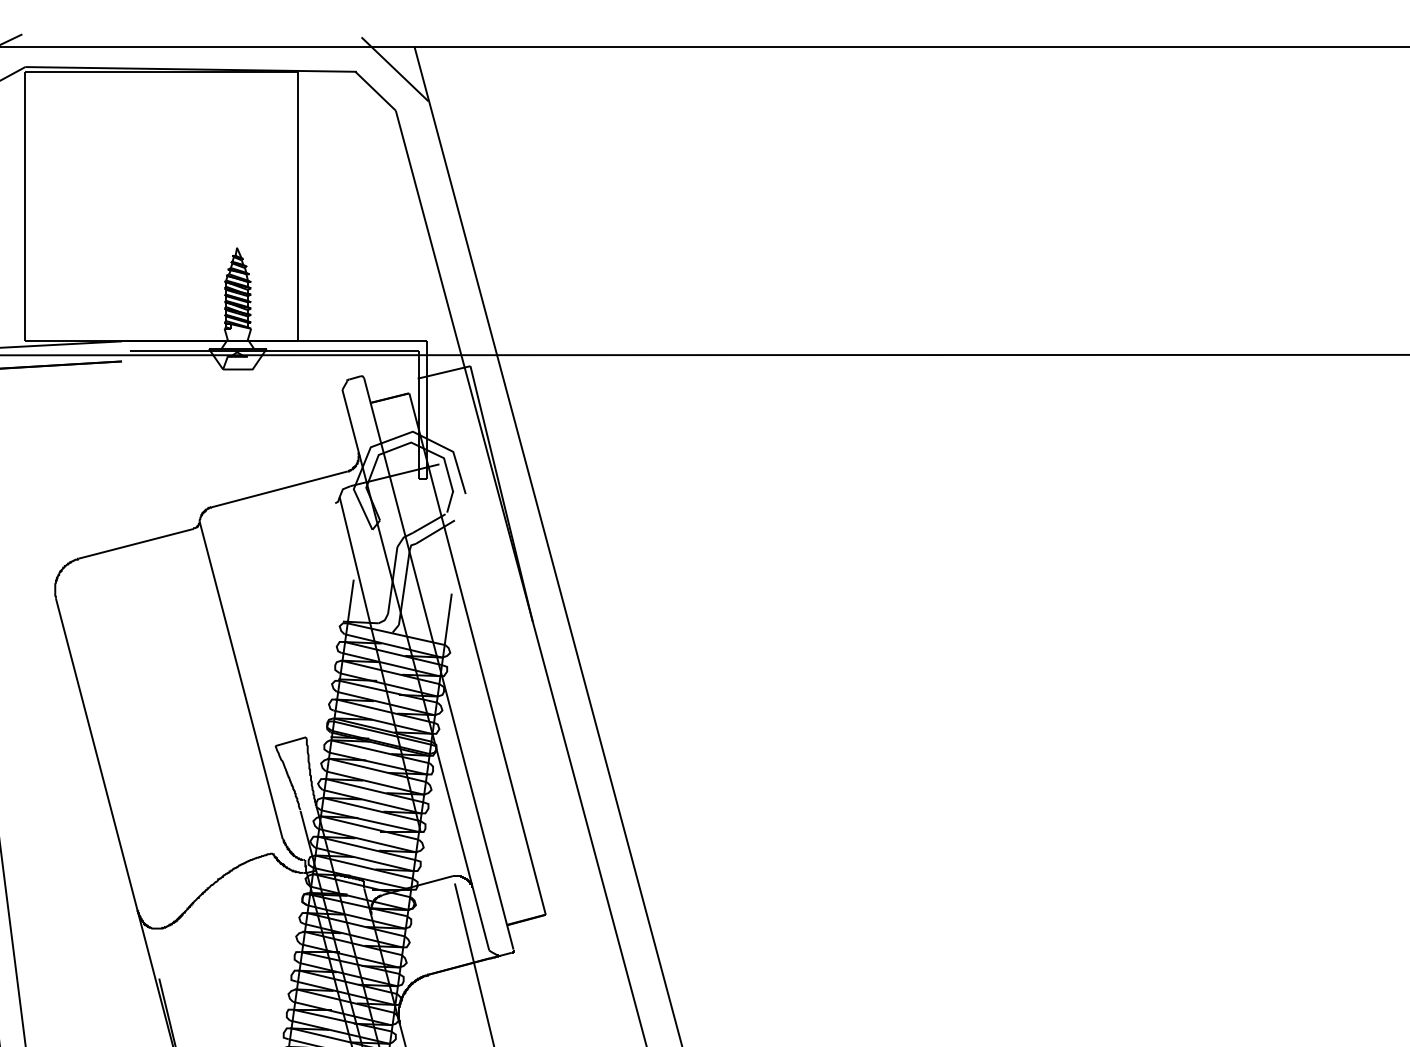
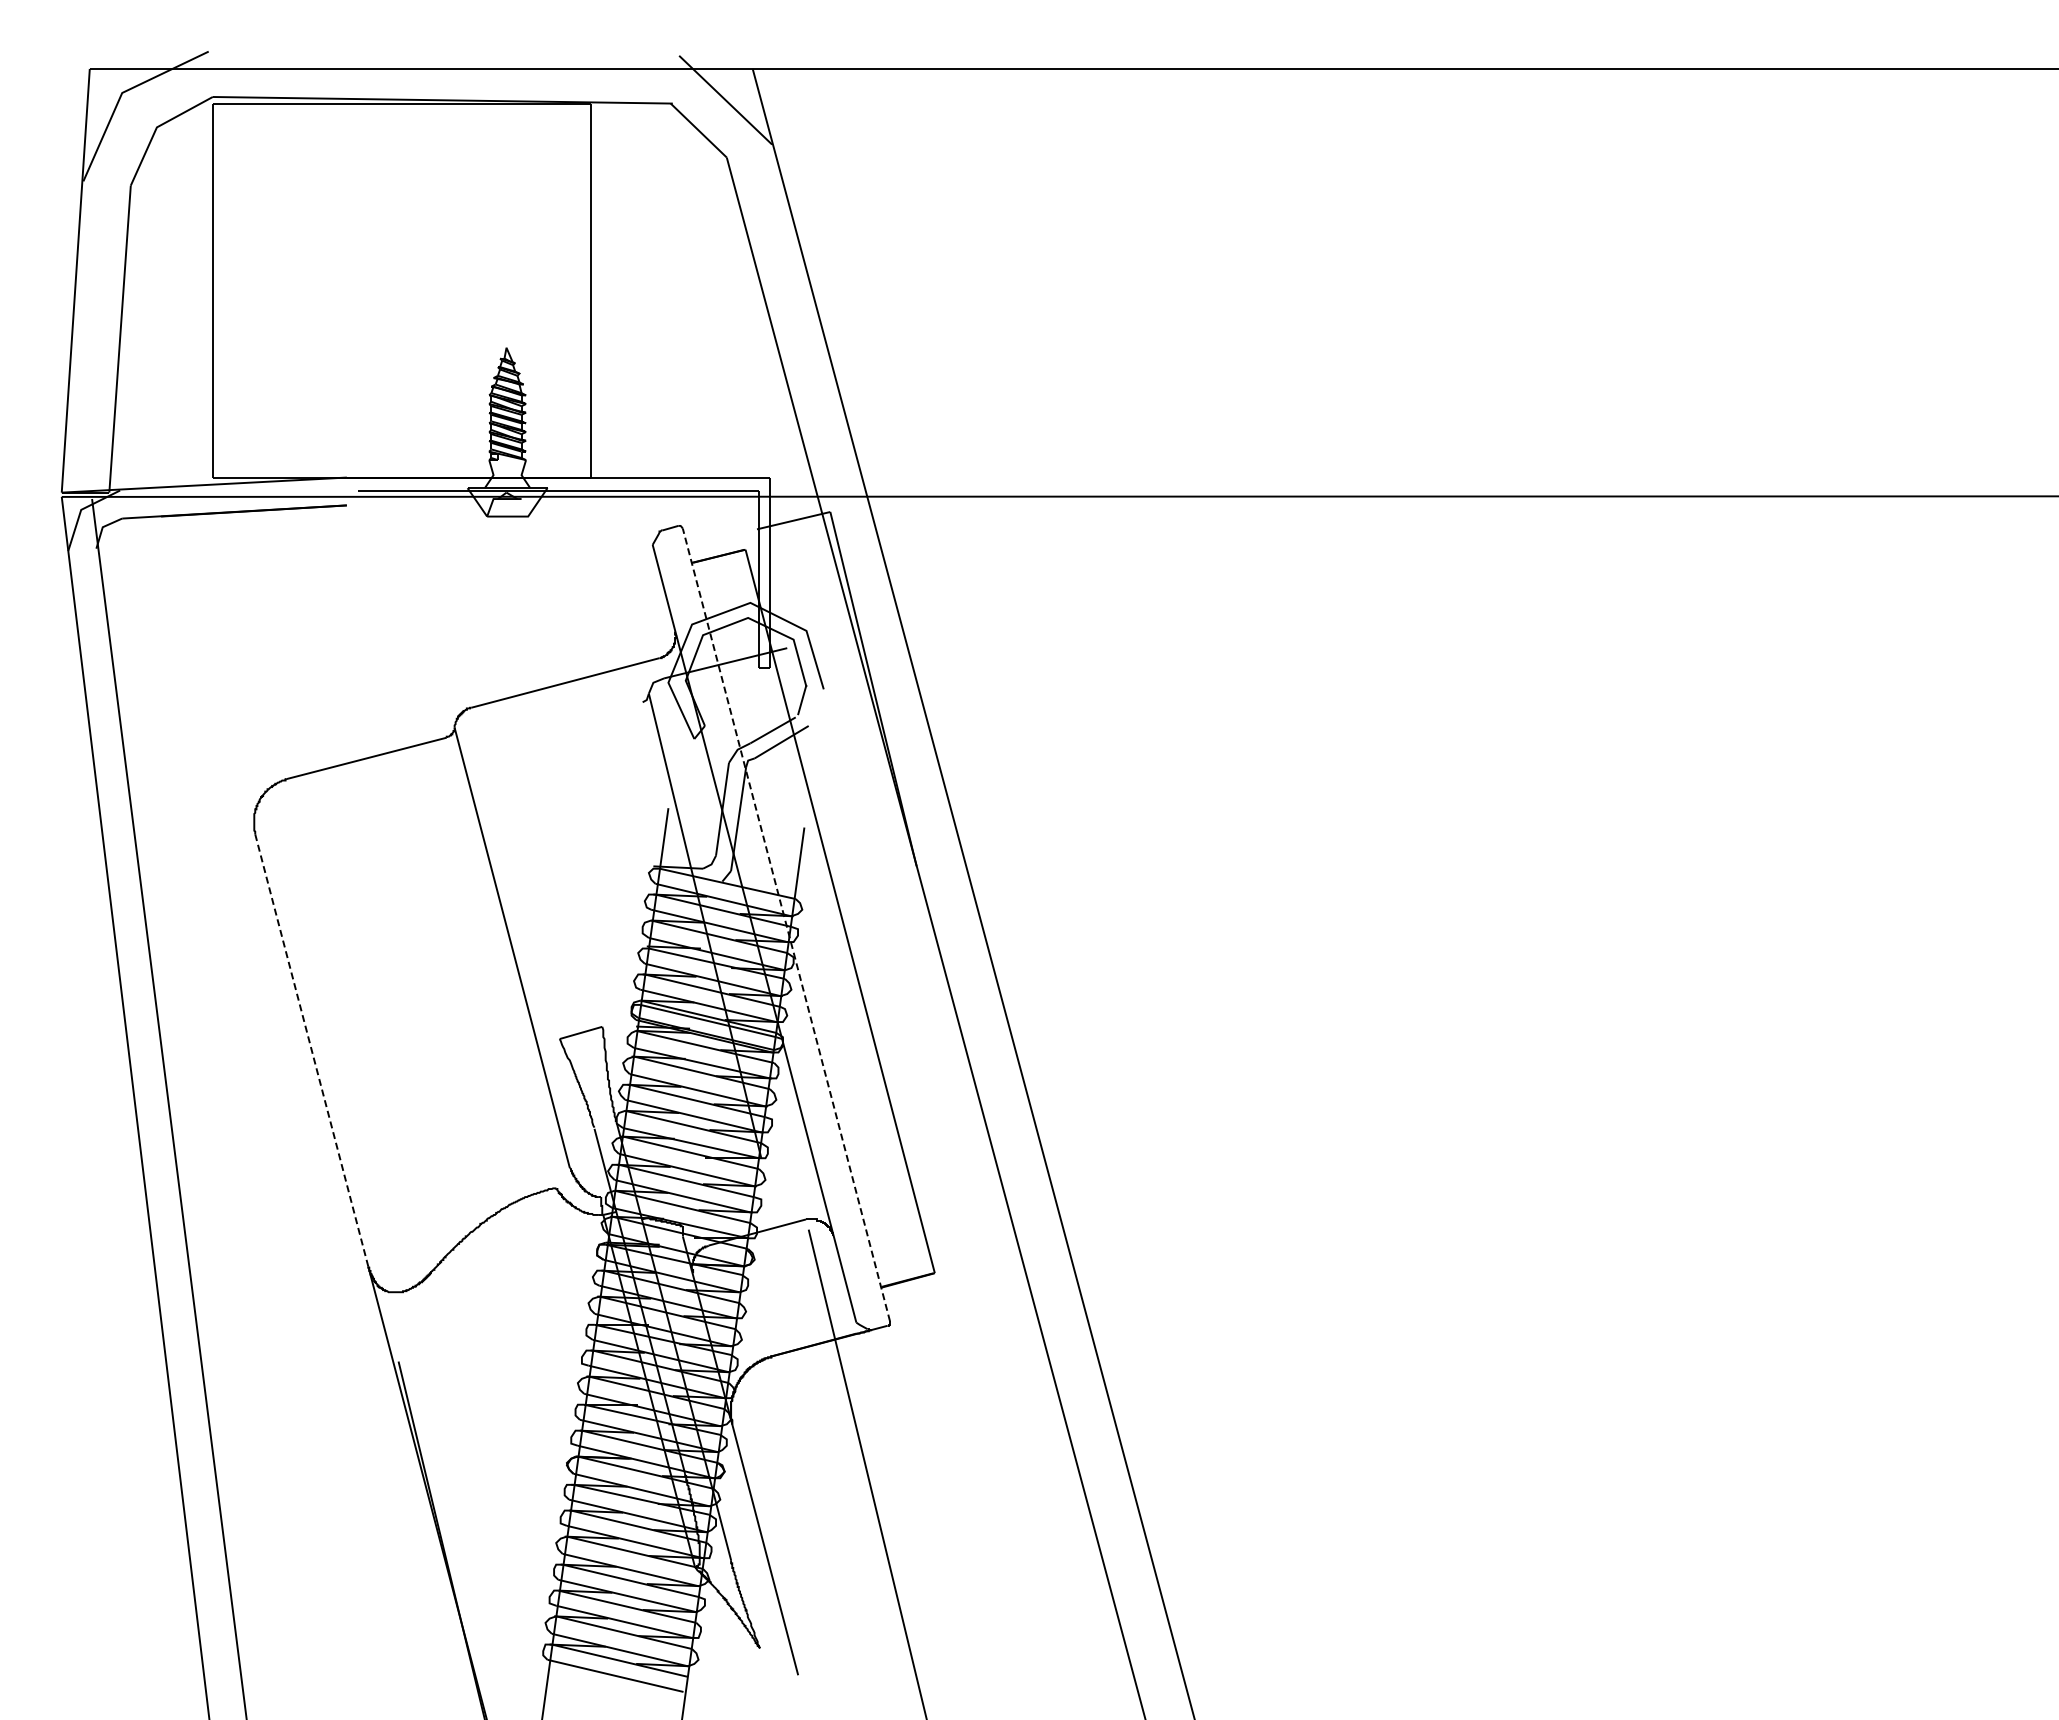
line: (438, 663) -> (786, 924), solid -> dashed
line: (96, 754) -> (311, 1050), solid -> dashed

